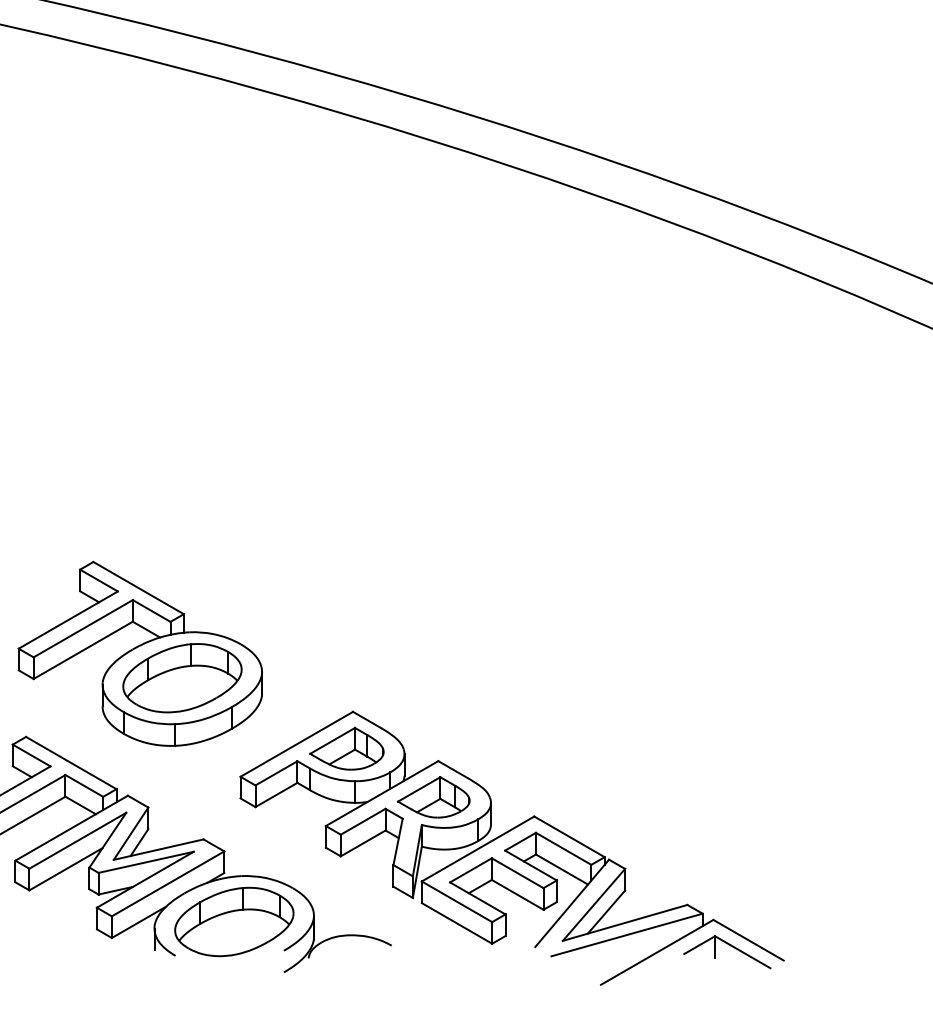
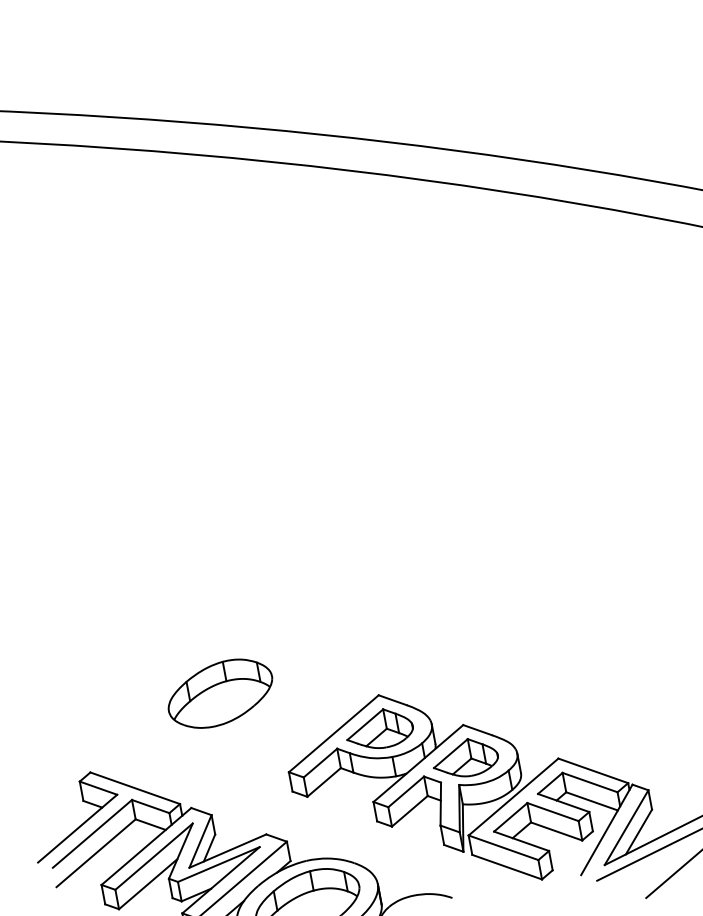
part: (139, 653) -> (177, 678), removed

